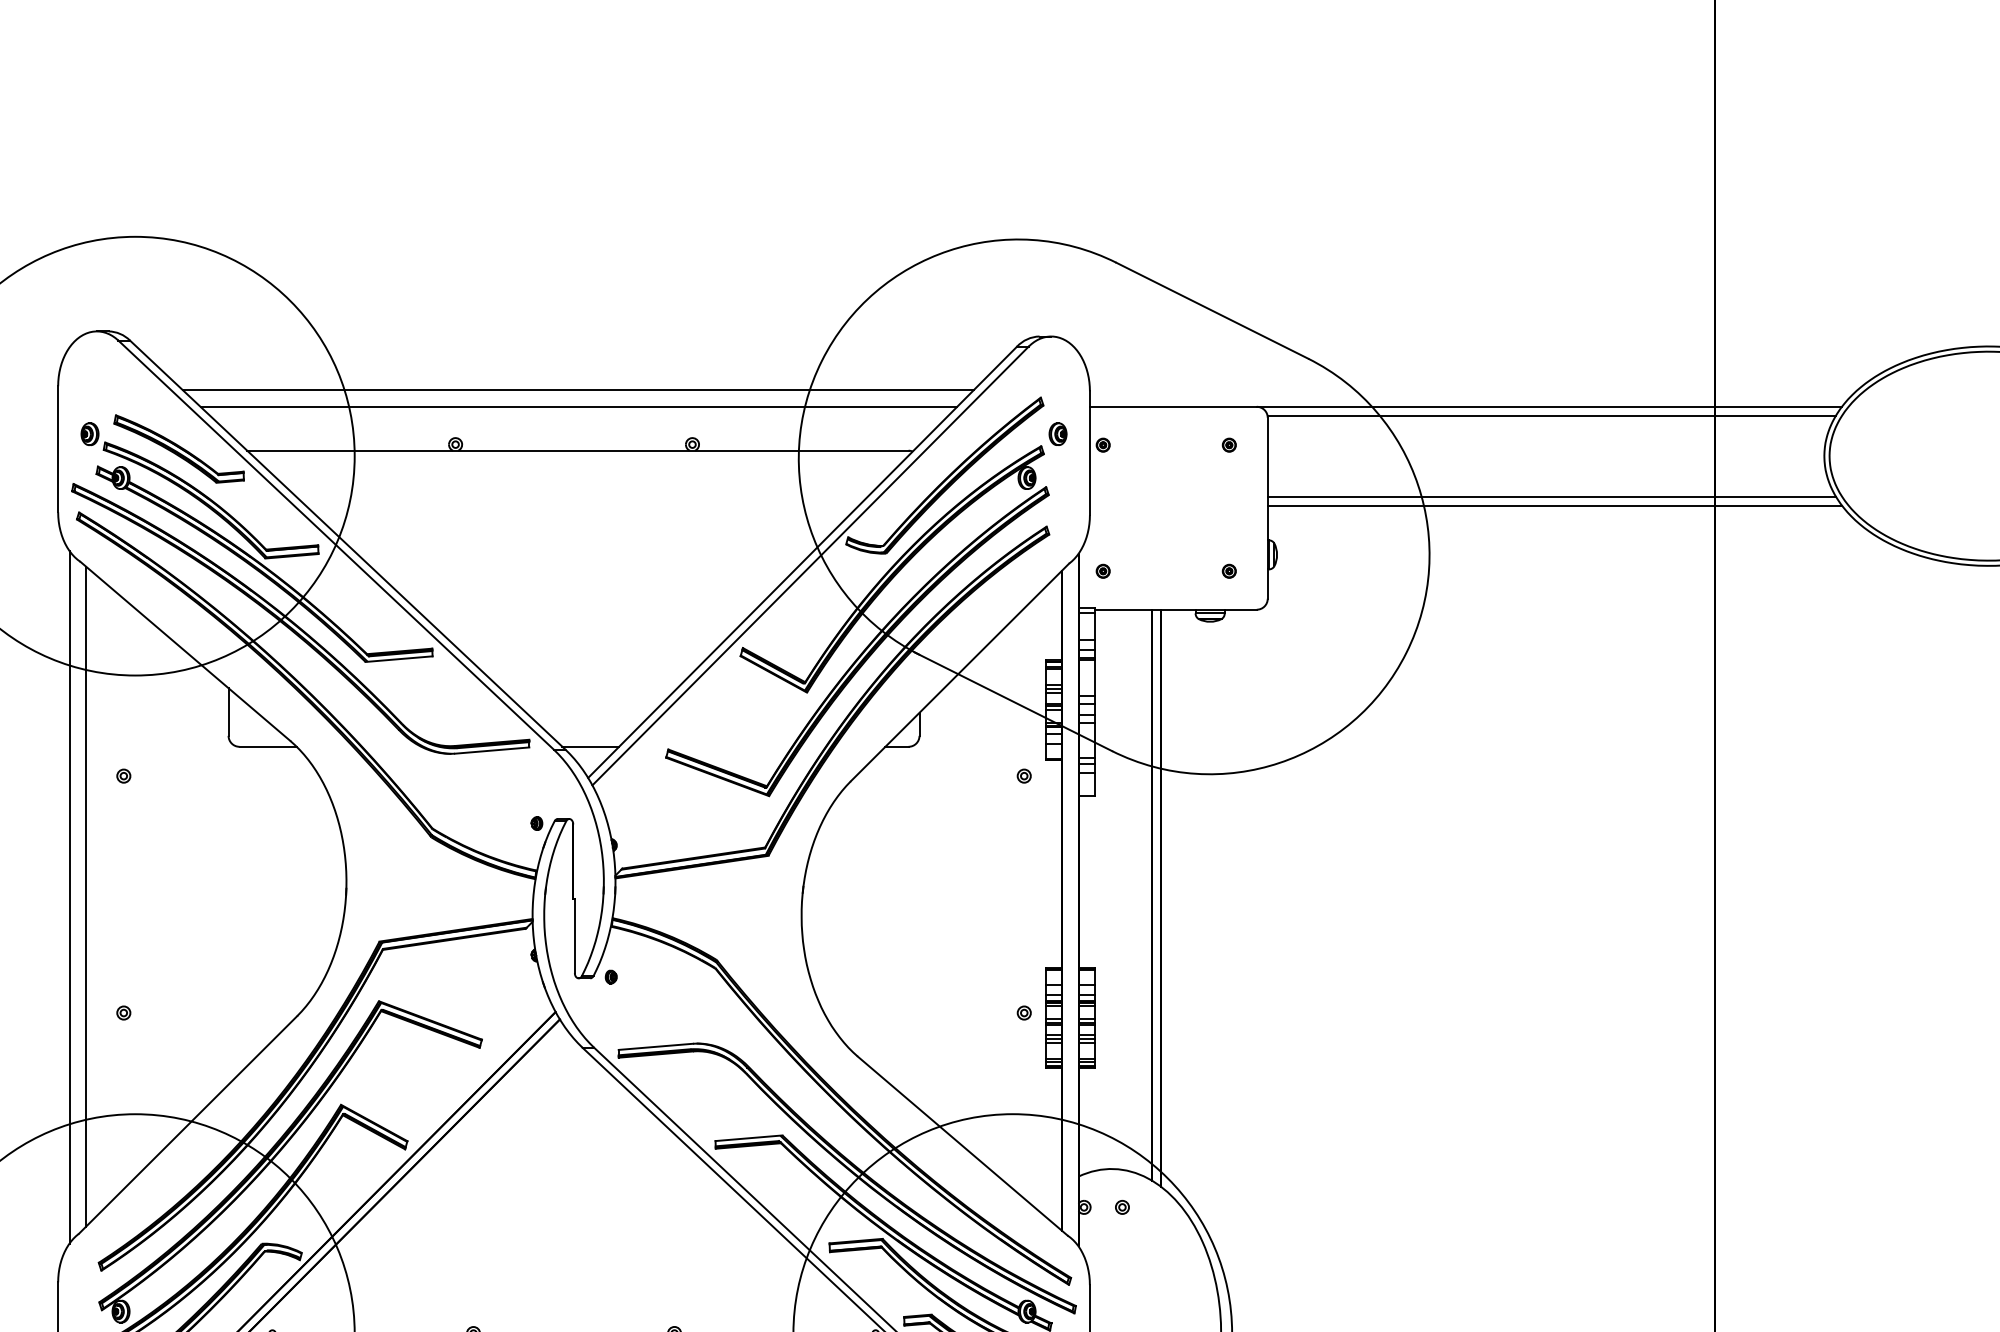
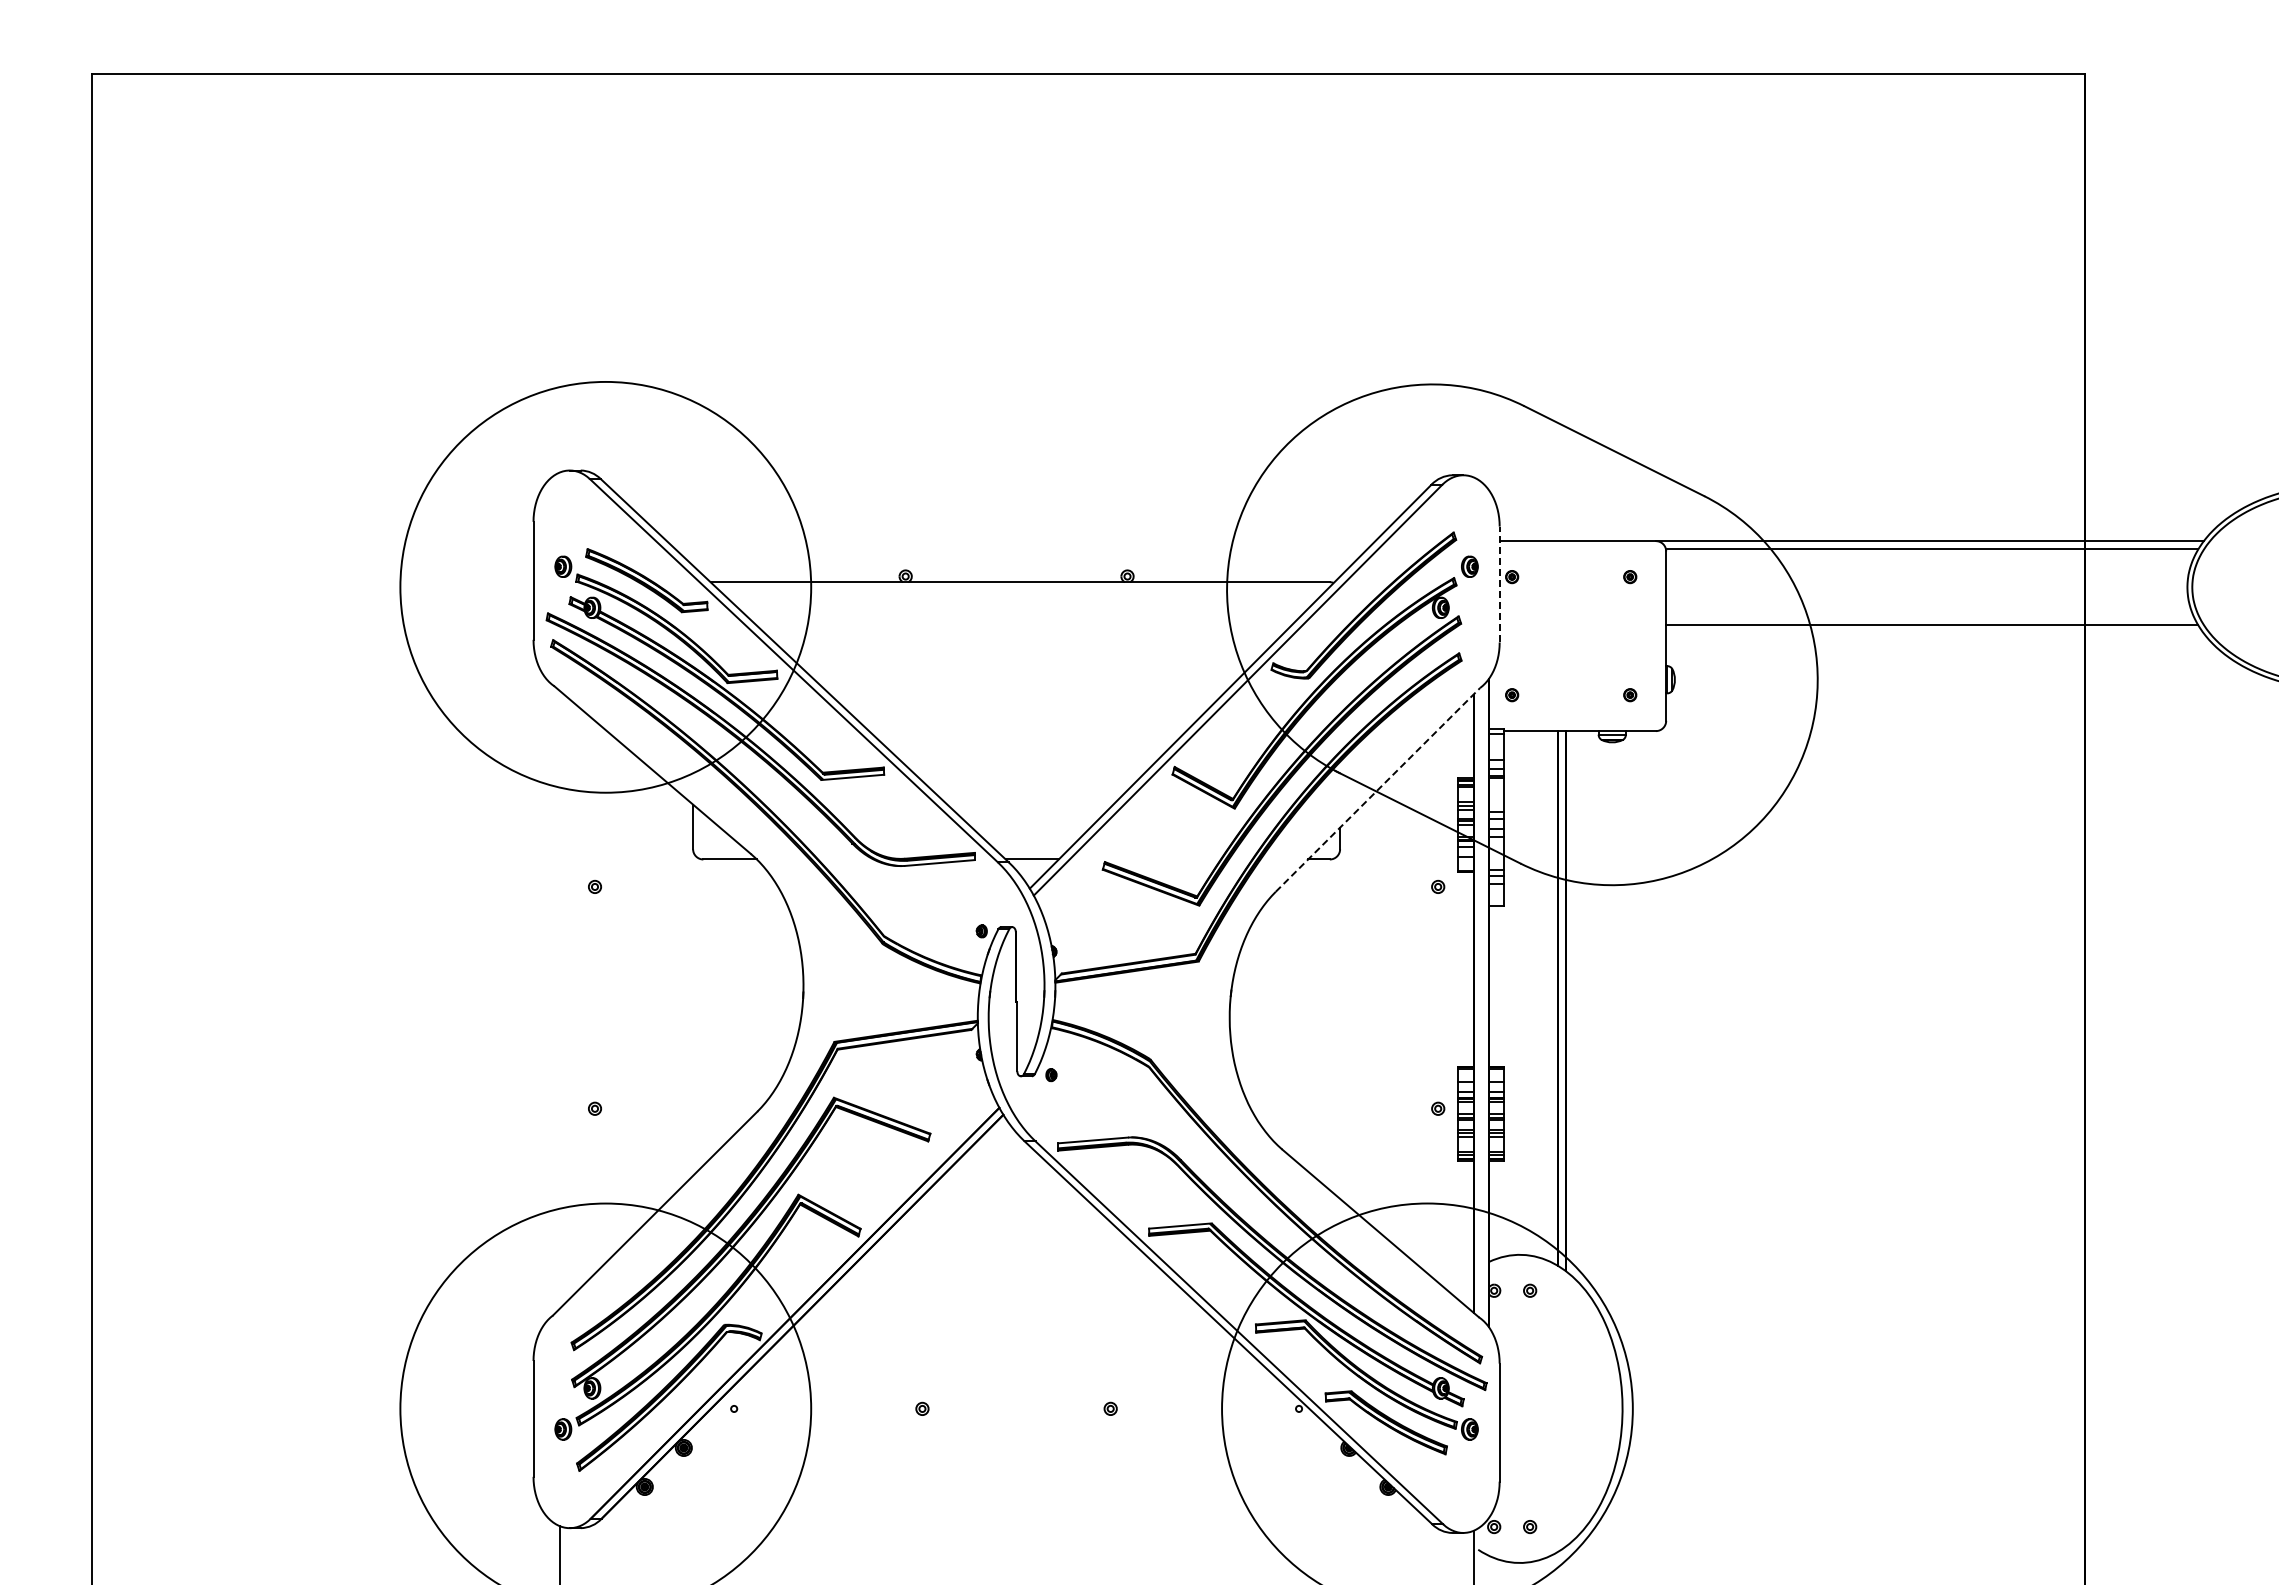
line: (578, 390) -> (1020, 525), removed
line: (578, 407) -> (1020, 541), removed
line: (1089, 453) -> (1499, 584), solid -> dashed
line: (1555, 505) -> (1935, 633), removed
line: (960, 672) -> (1378, 789), solid -> dashed
line: (85, 896) -> (559, 999), removed
line: (69, 897) -> (544, 1000), removed

